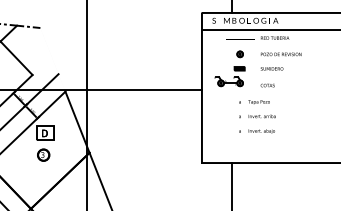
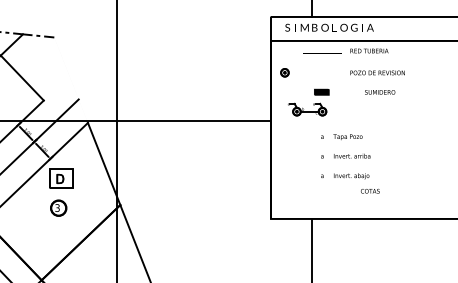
part: (239, 54) -> (284, 73), moved
text: (271, 68) -> (379, 91), moved
text: (267, 85) -> (369, 191), moved

